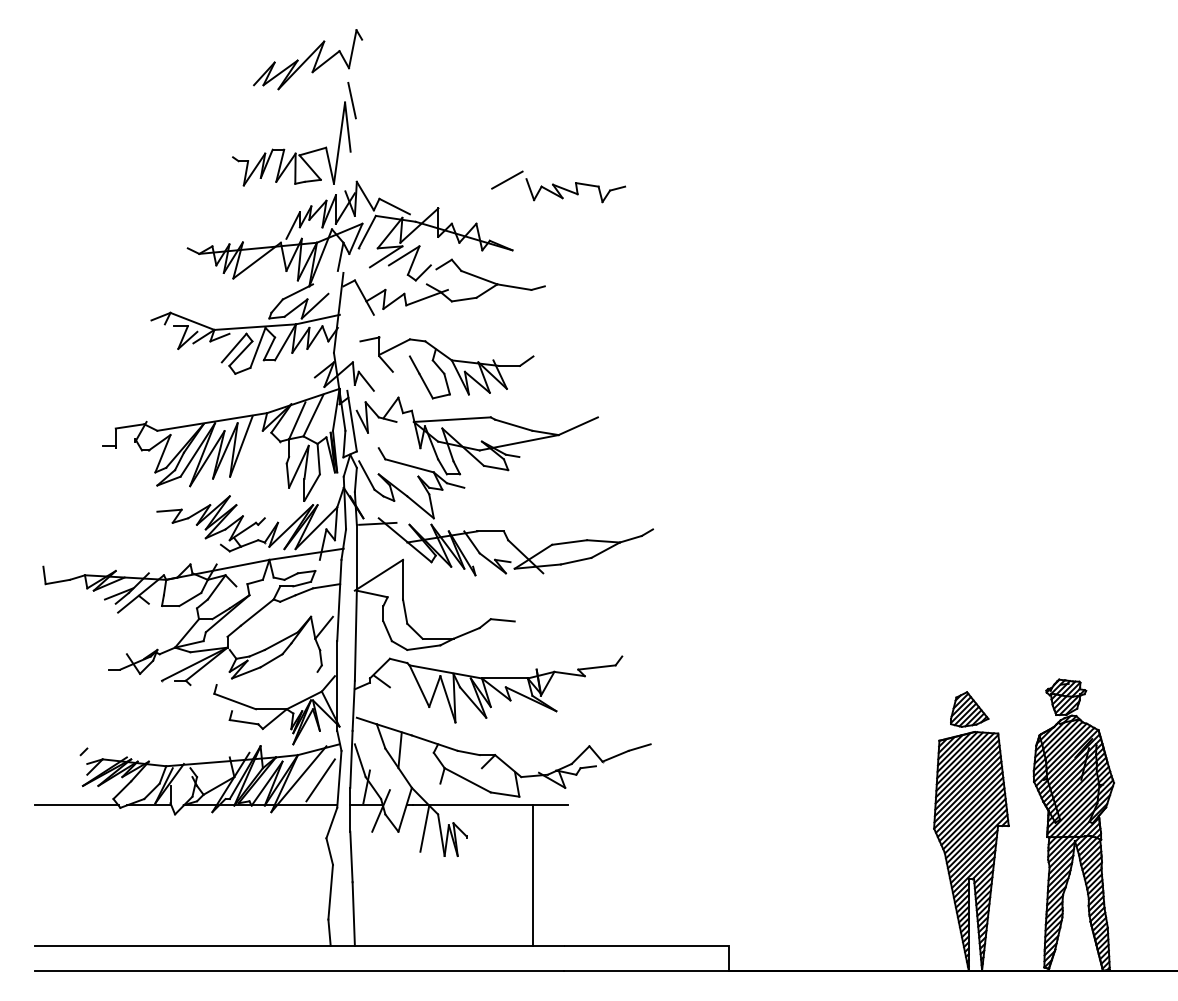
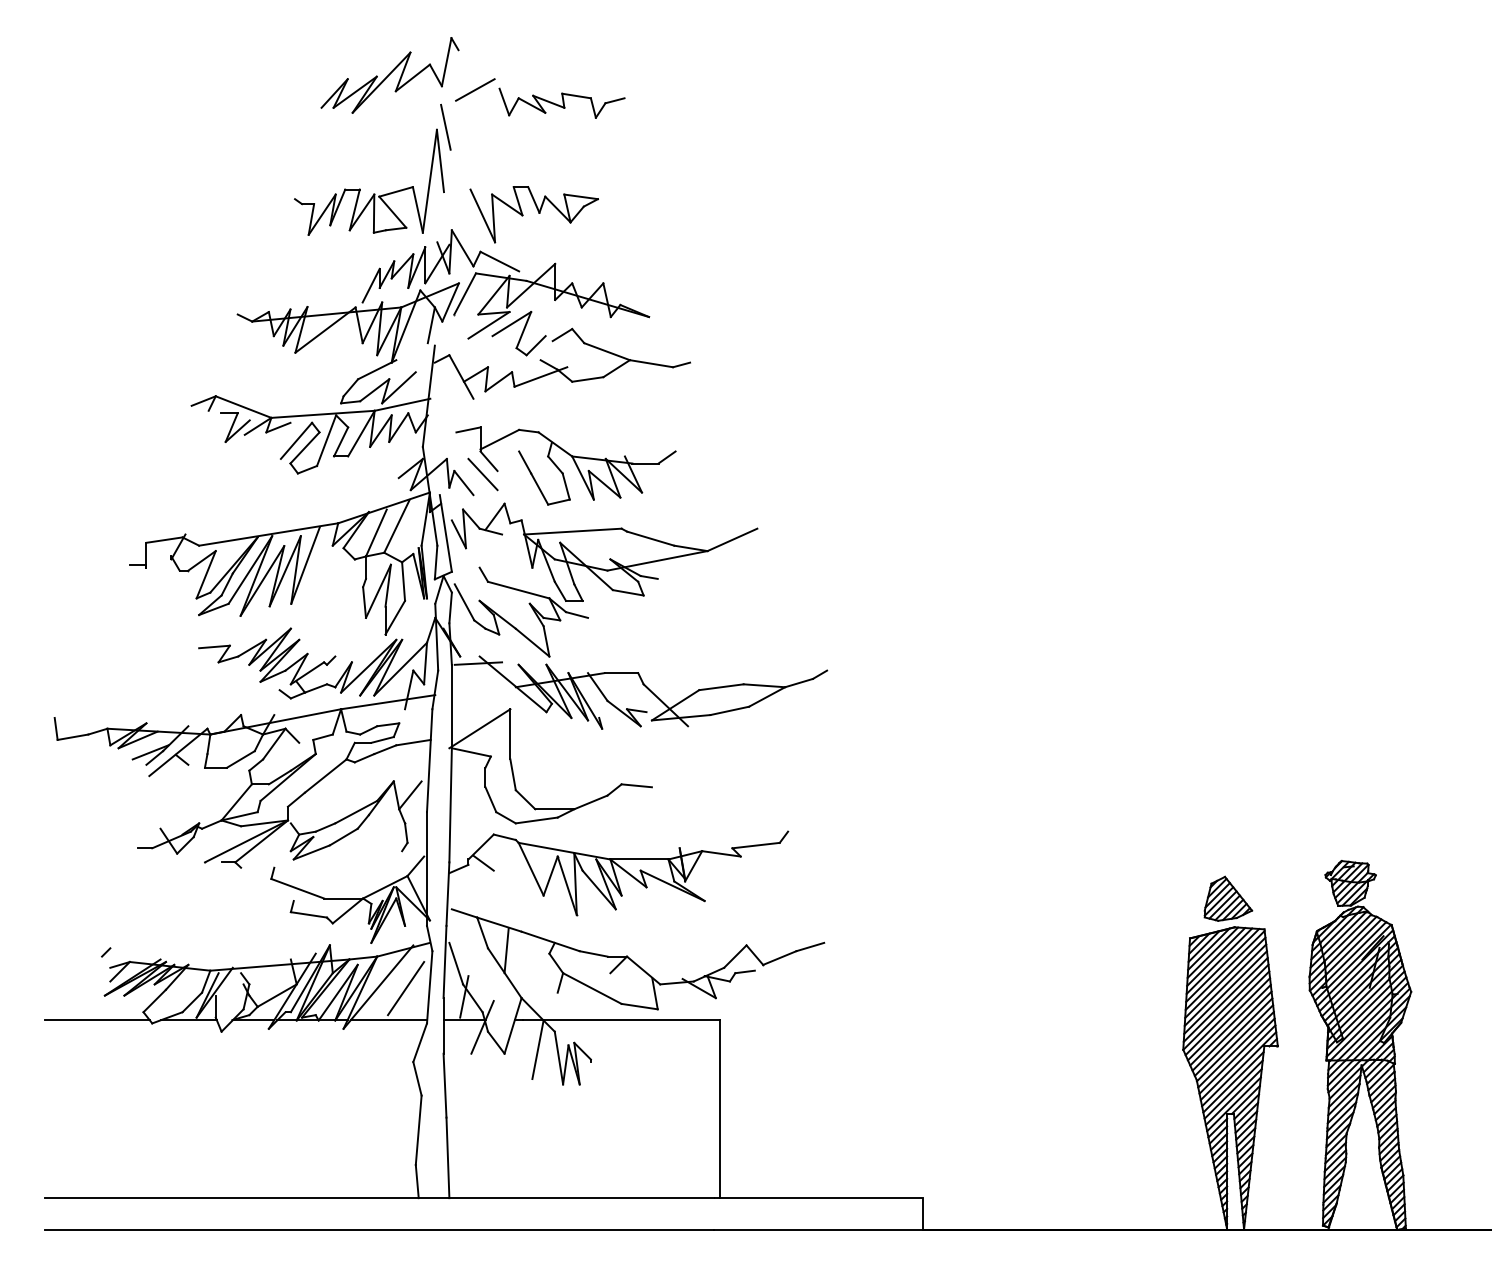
part: (421, 169) -> (533, 214), added
part: (558, 186) -> (540, 98), moved
line: (380, 374) -> (481, 474), added
line: (533, 875) -> (720, 1109), moved

